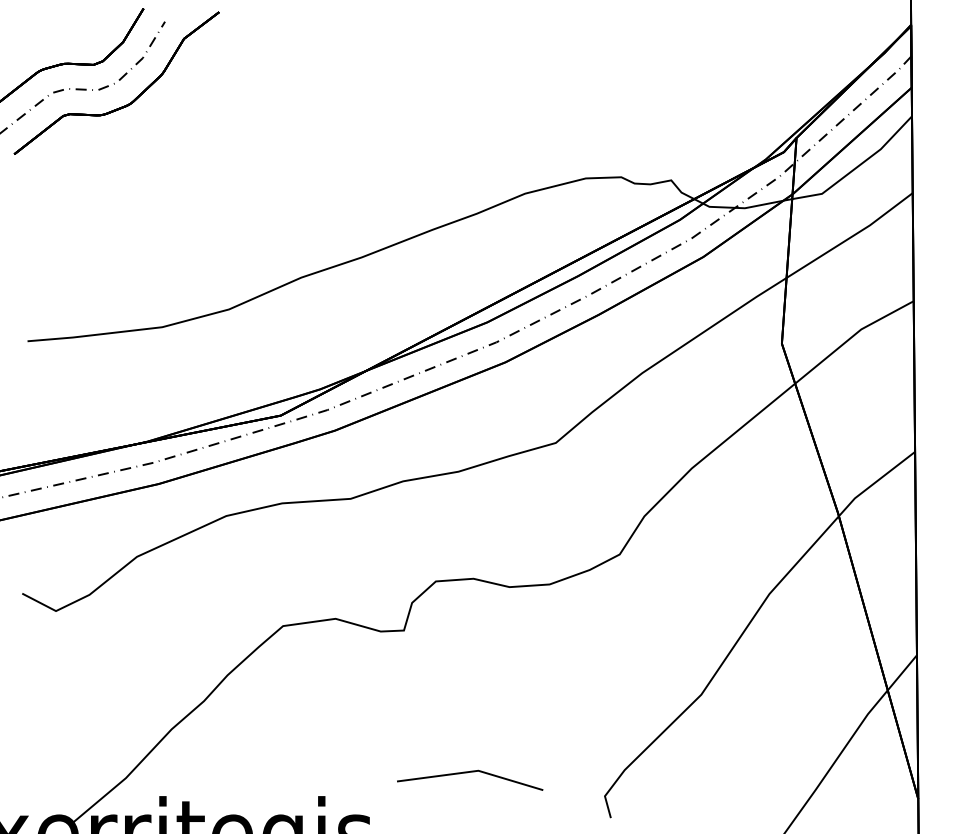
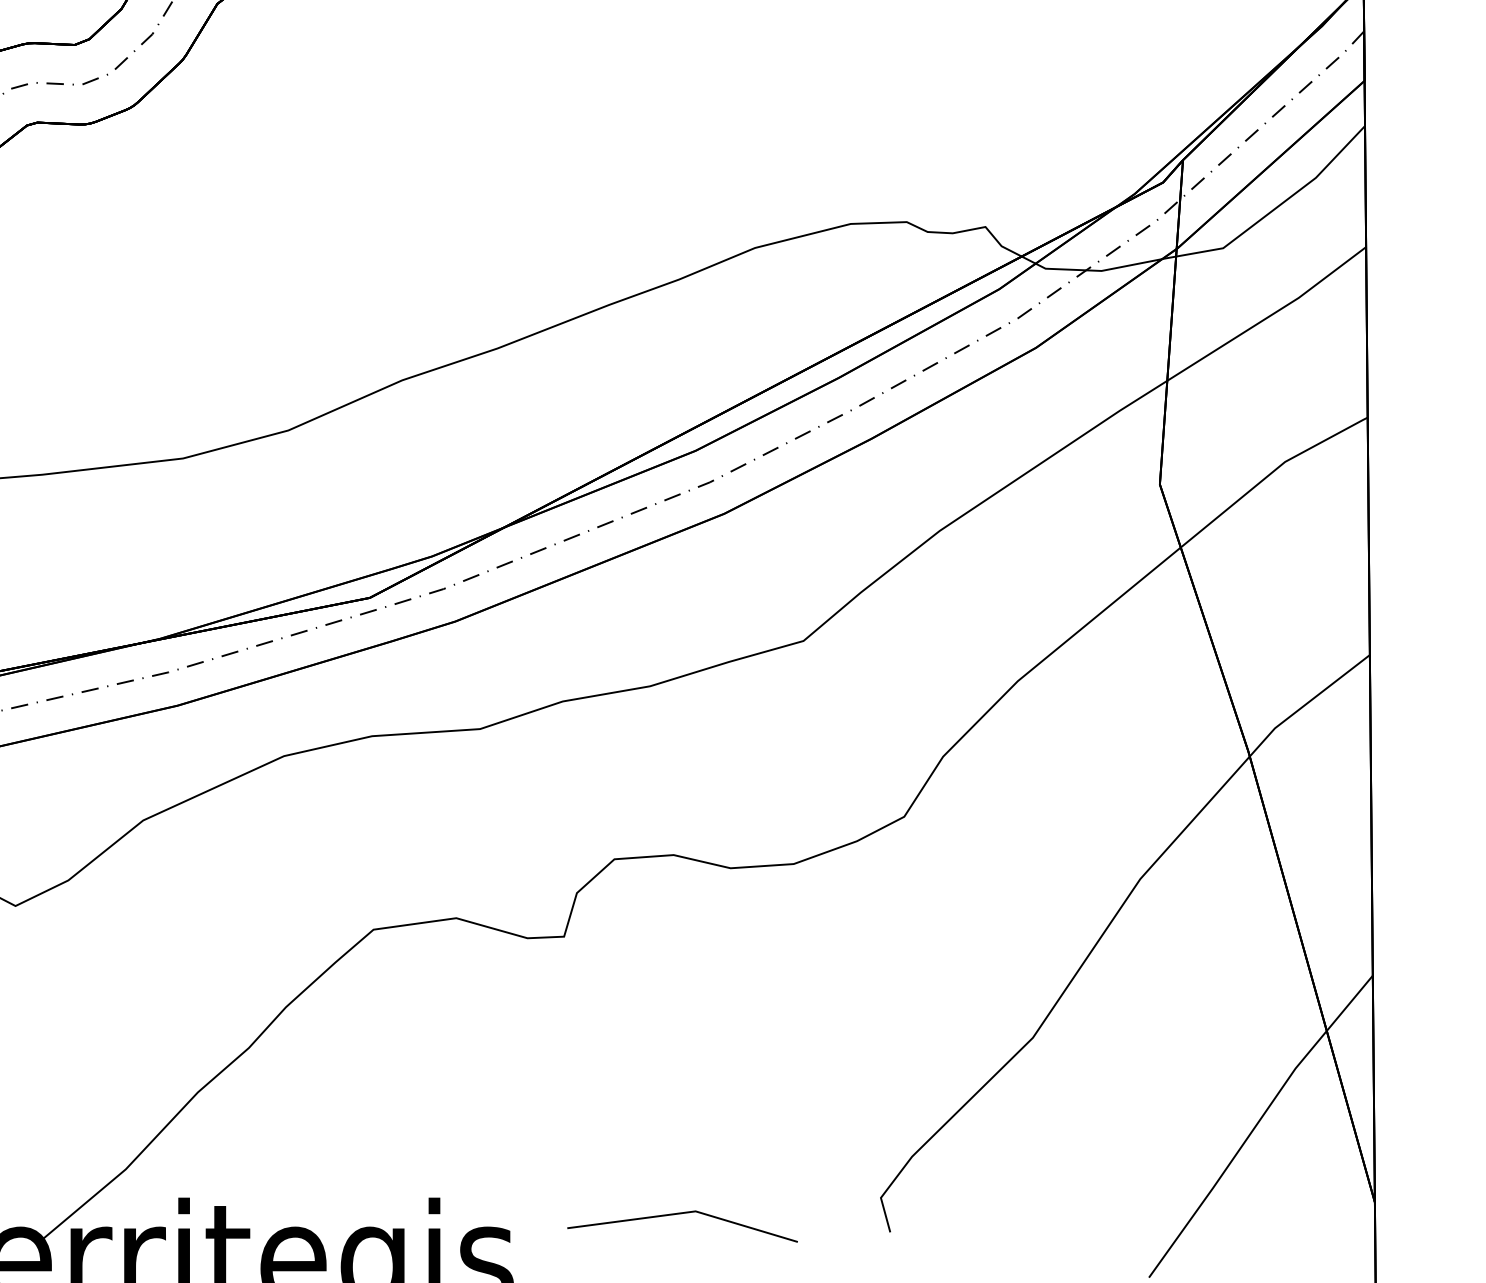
line: (467, 773) -> (678, 1215), moved

